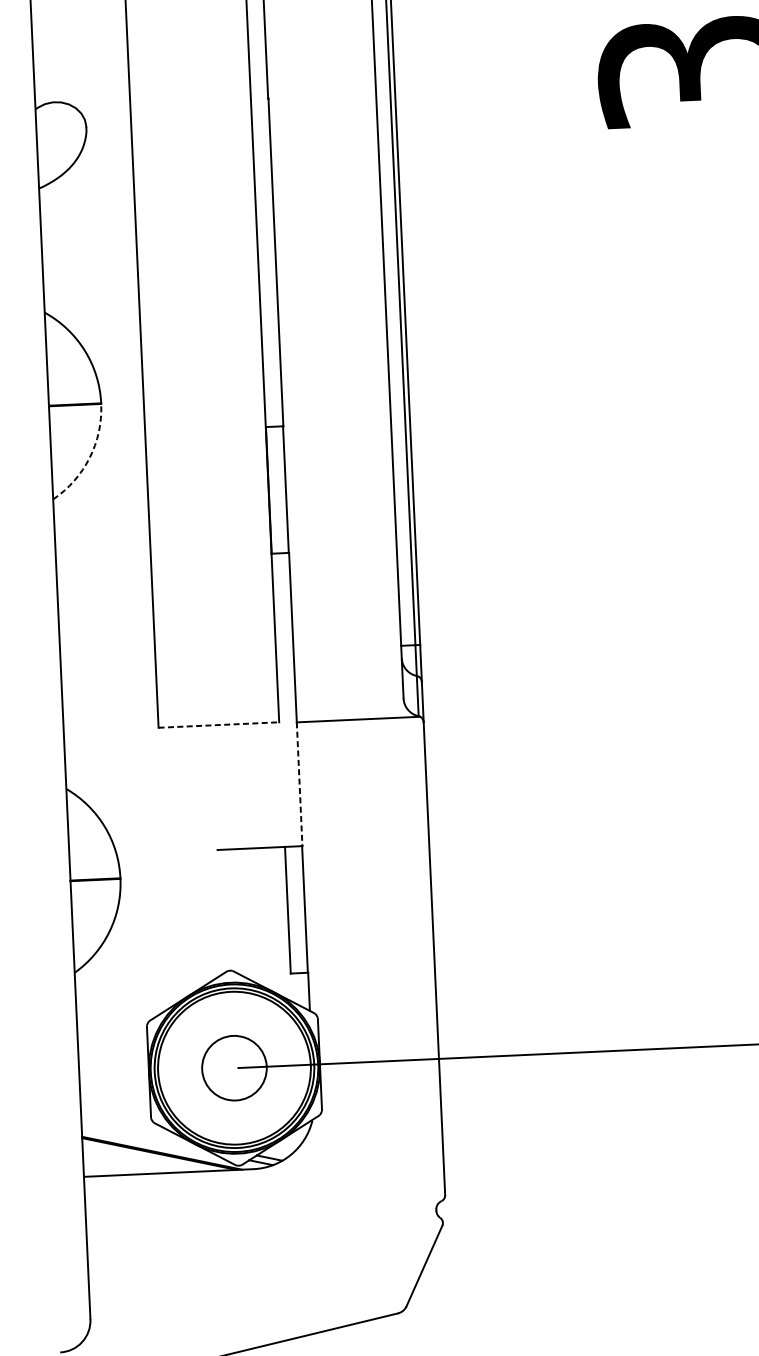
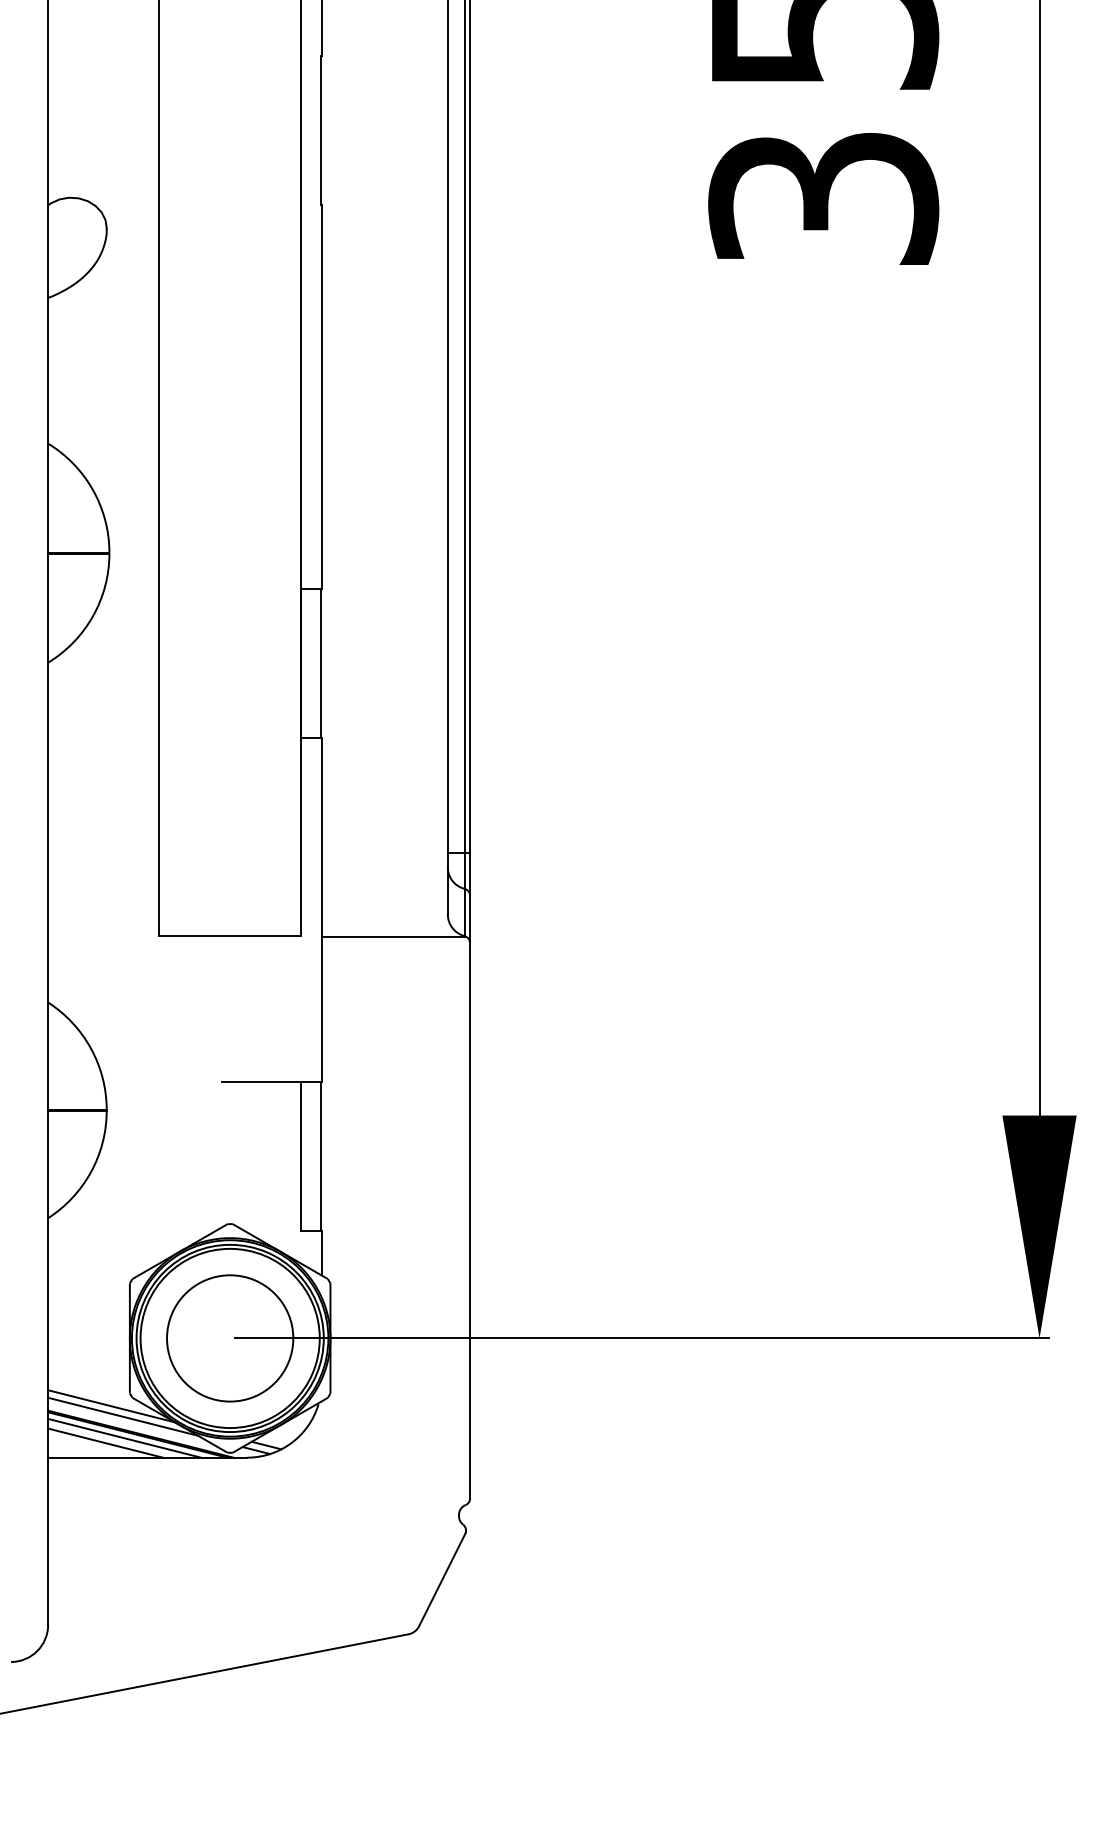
arc: (90, 458) -> (93, 616), dashed -> solid
line: (219, 724) -> (230, 935), dashed -> solid
line: (299, 784) -> (321, 1009), dashed -> solid
circle: (234, 1068) -> (230, 1338), size x1.67
line: (135, 1130) -> (111, 1406), added
line: (146, 1138) -> (123, 1416), added
line: (148, 1156) -> (124, 1437), added
line: (132, 1161) -> (105, 1442), added

